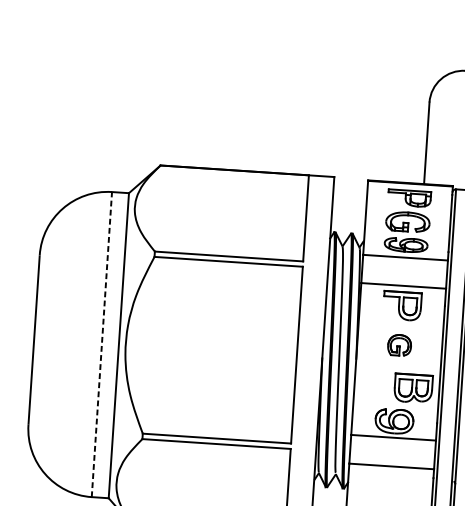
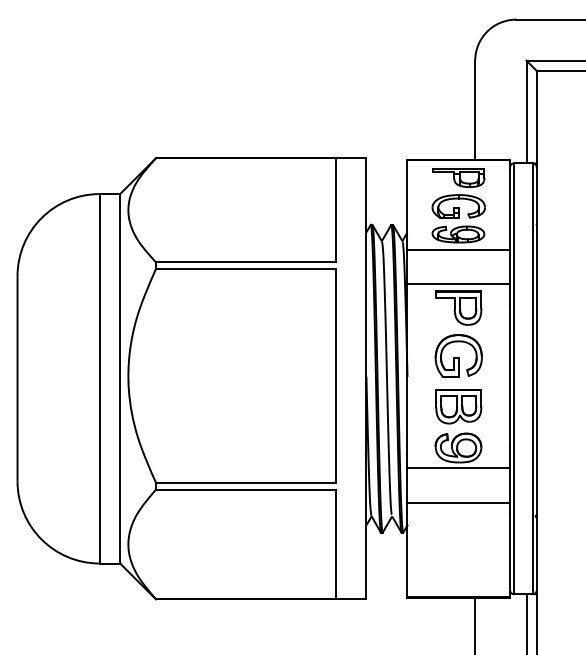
line: (101, 344) -> (99, 378), dashed -> solid
part: (399, 345) -> (458, 355), size x1.67
part: (413, 388) -> (458, 406), moved

